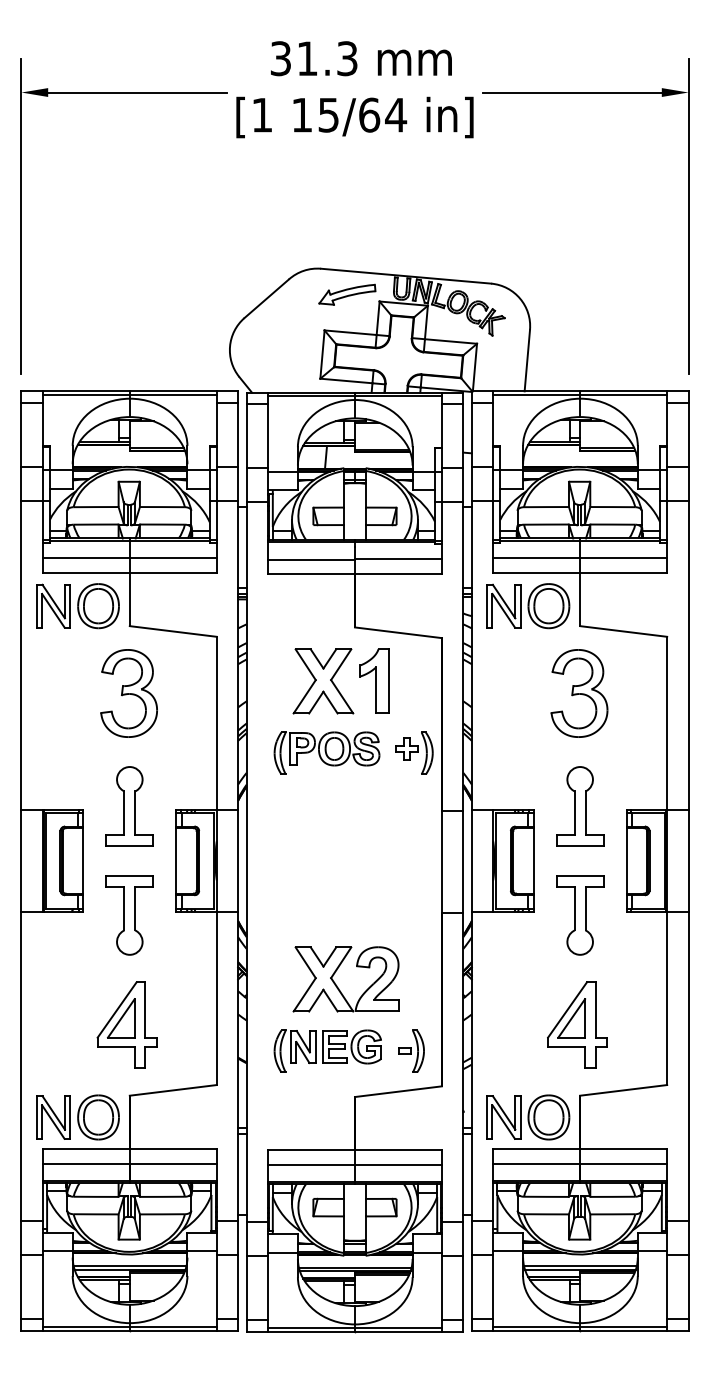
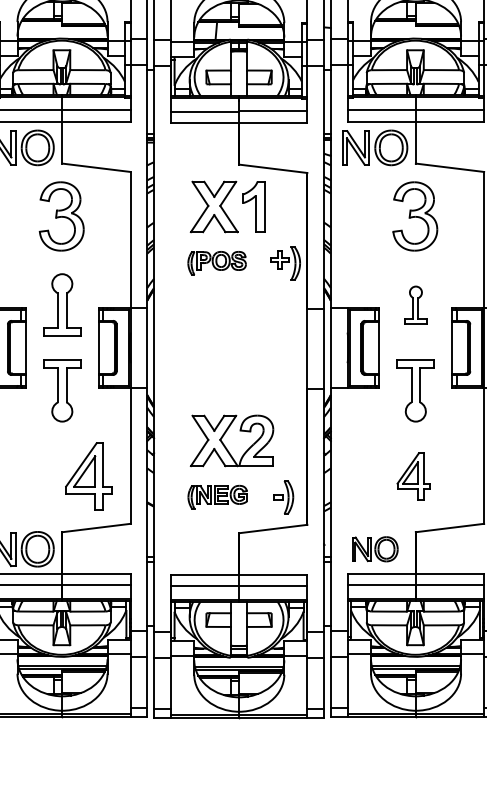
part: (326, 752) -> (216, 262), size x0.7
part: (580, 806) -> (416, 305), size x0.6
part: (126, 1024) -> (88, 476), moved
part: (577, 1024) -> (413, 476), size x0.7
part: (327, 1050) -> (217, 496), size x0.7
part: (528, 1117) -> (375, 549), size x0.7

